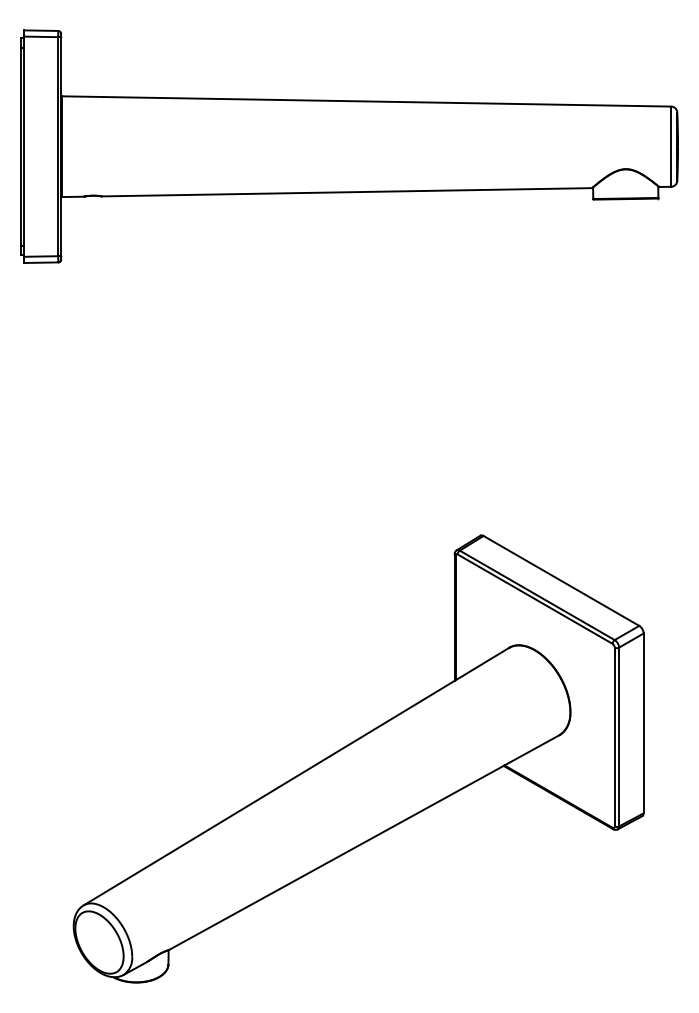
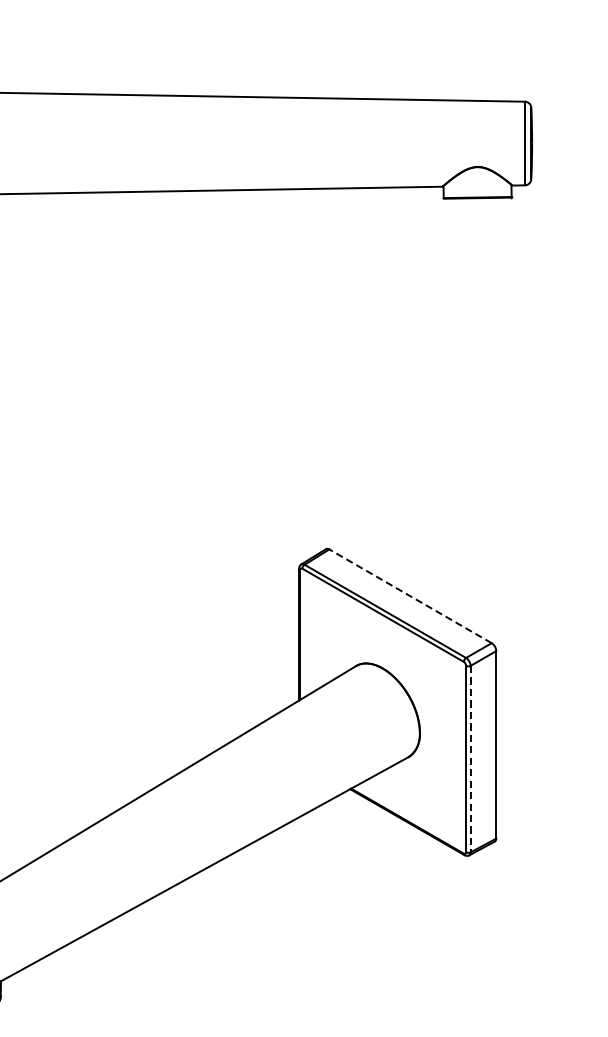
line: (561, 580) -> (410, 595), solid -> dashed
line: (619, 737) -> (471, 759), solid -> dashed

